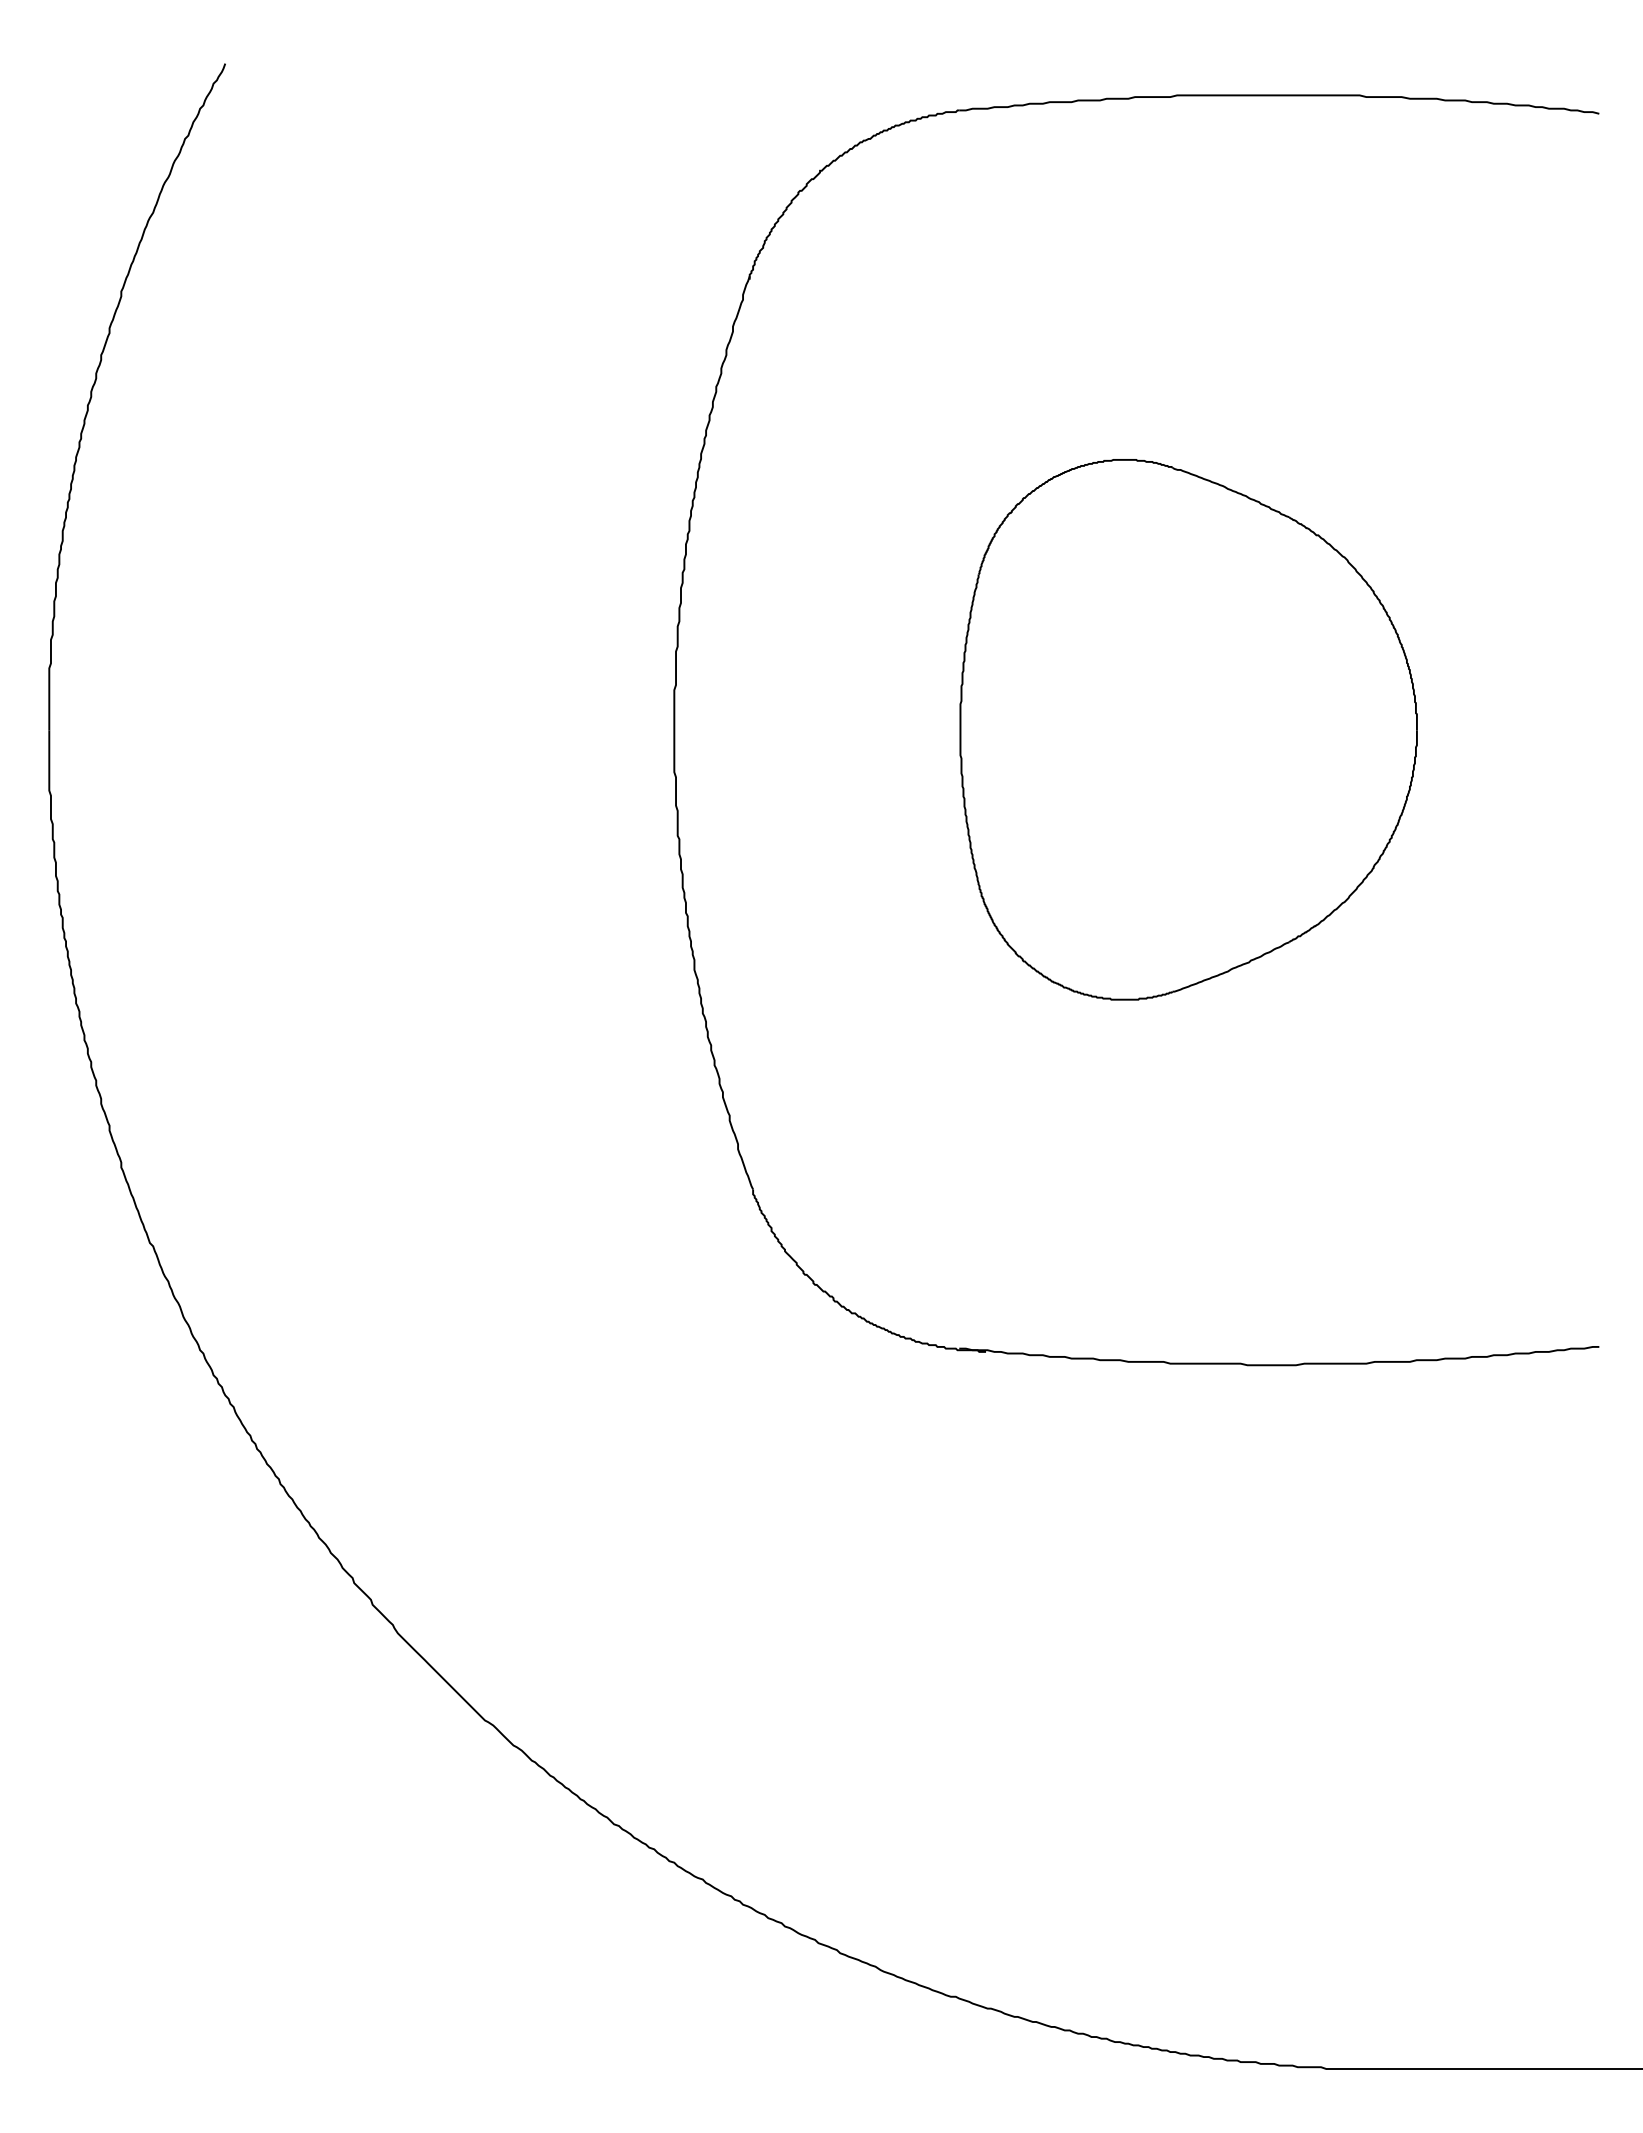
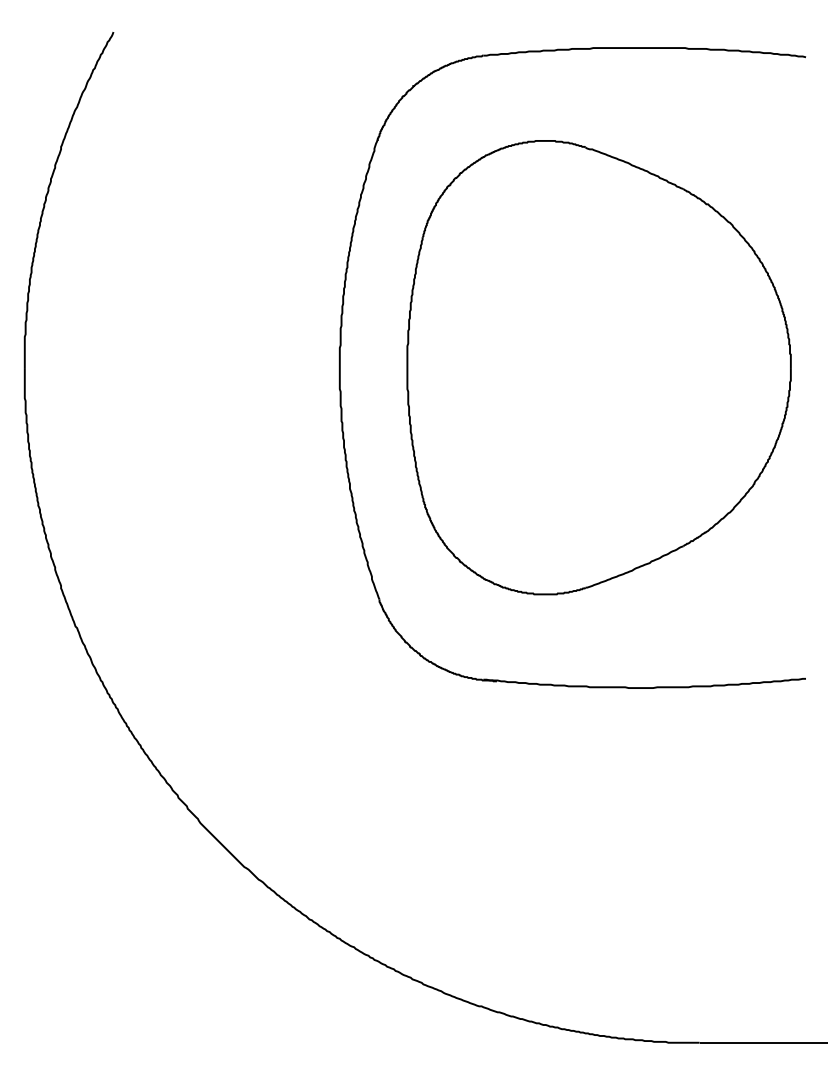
part: (1187, 729) -> (598, 367), size x1.67

